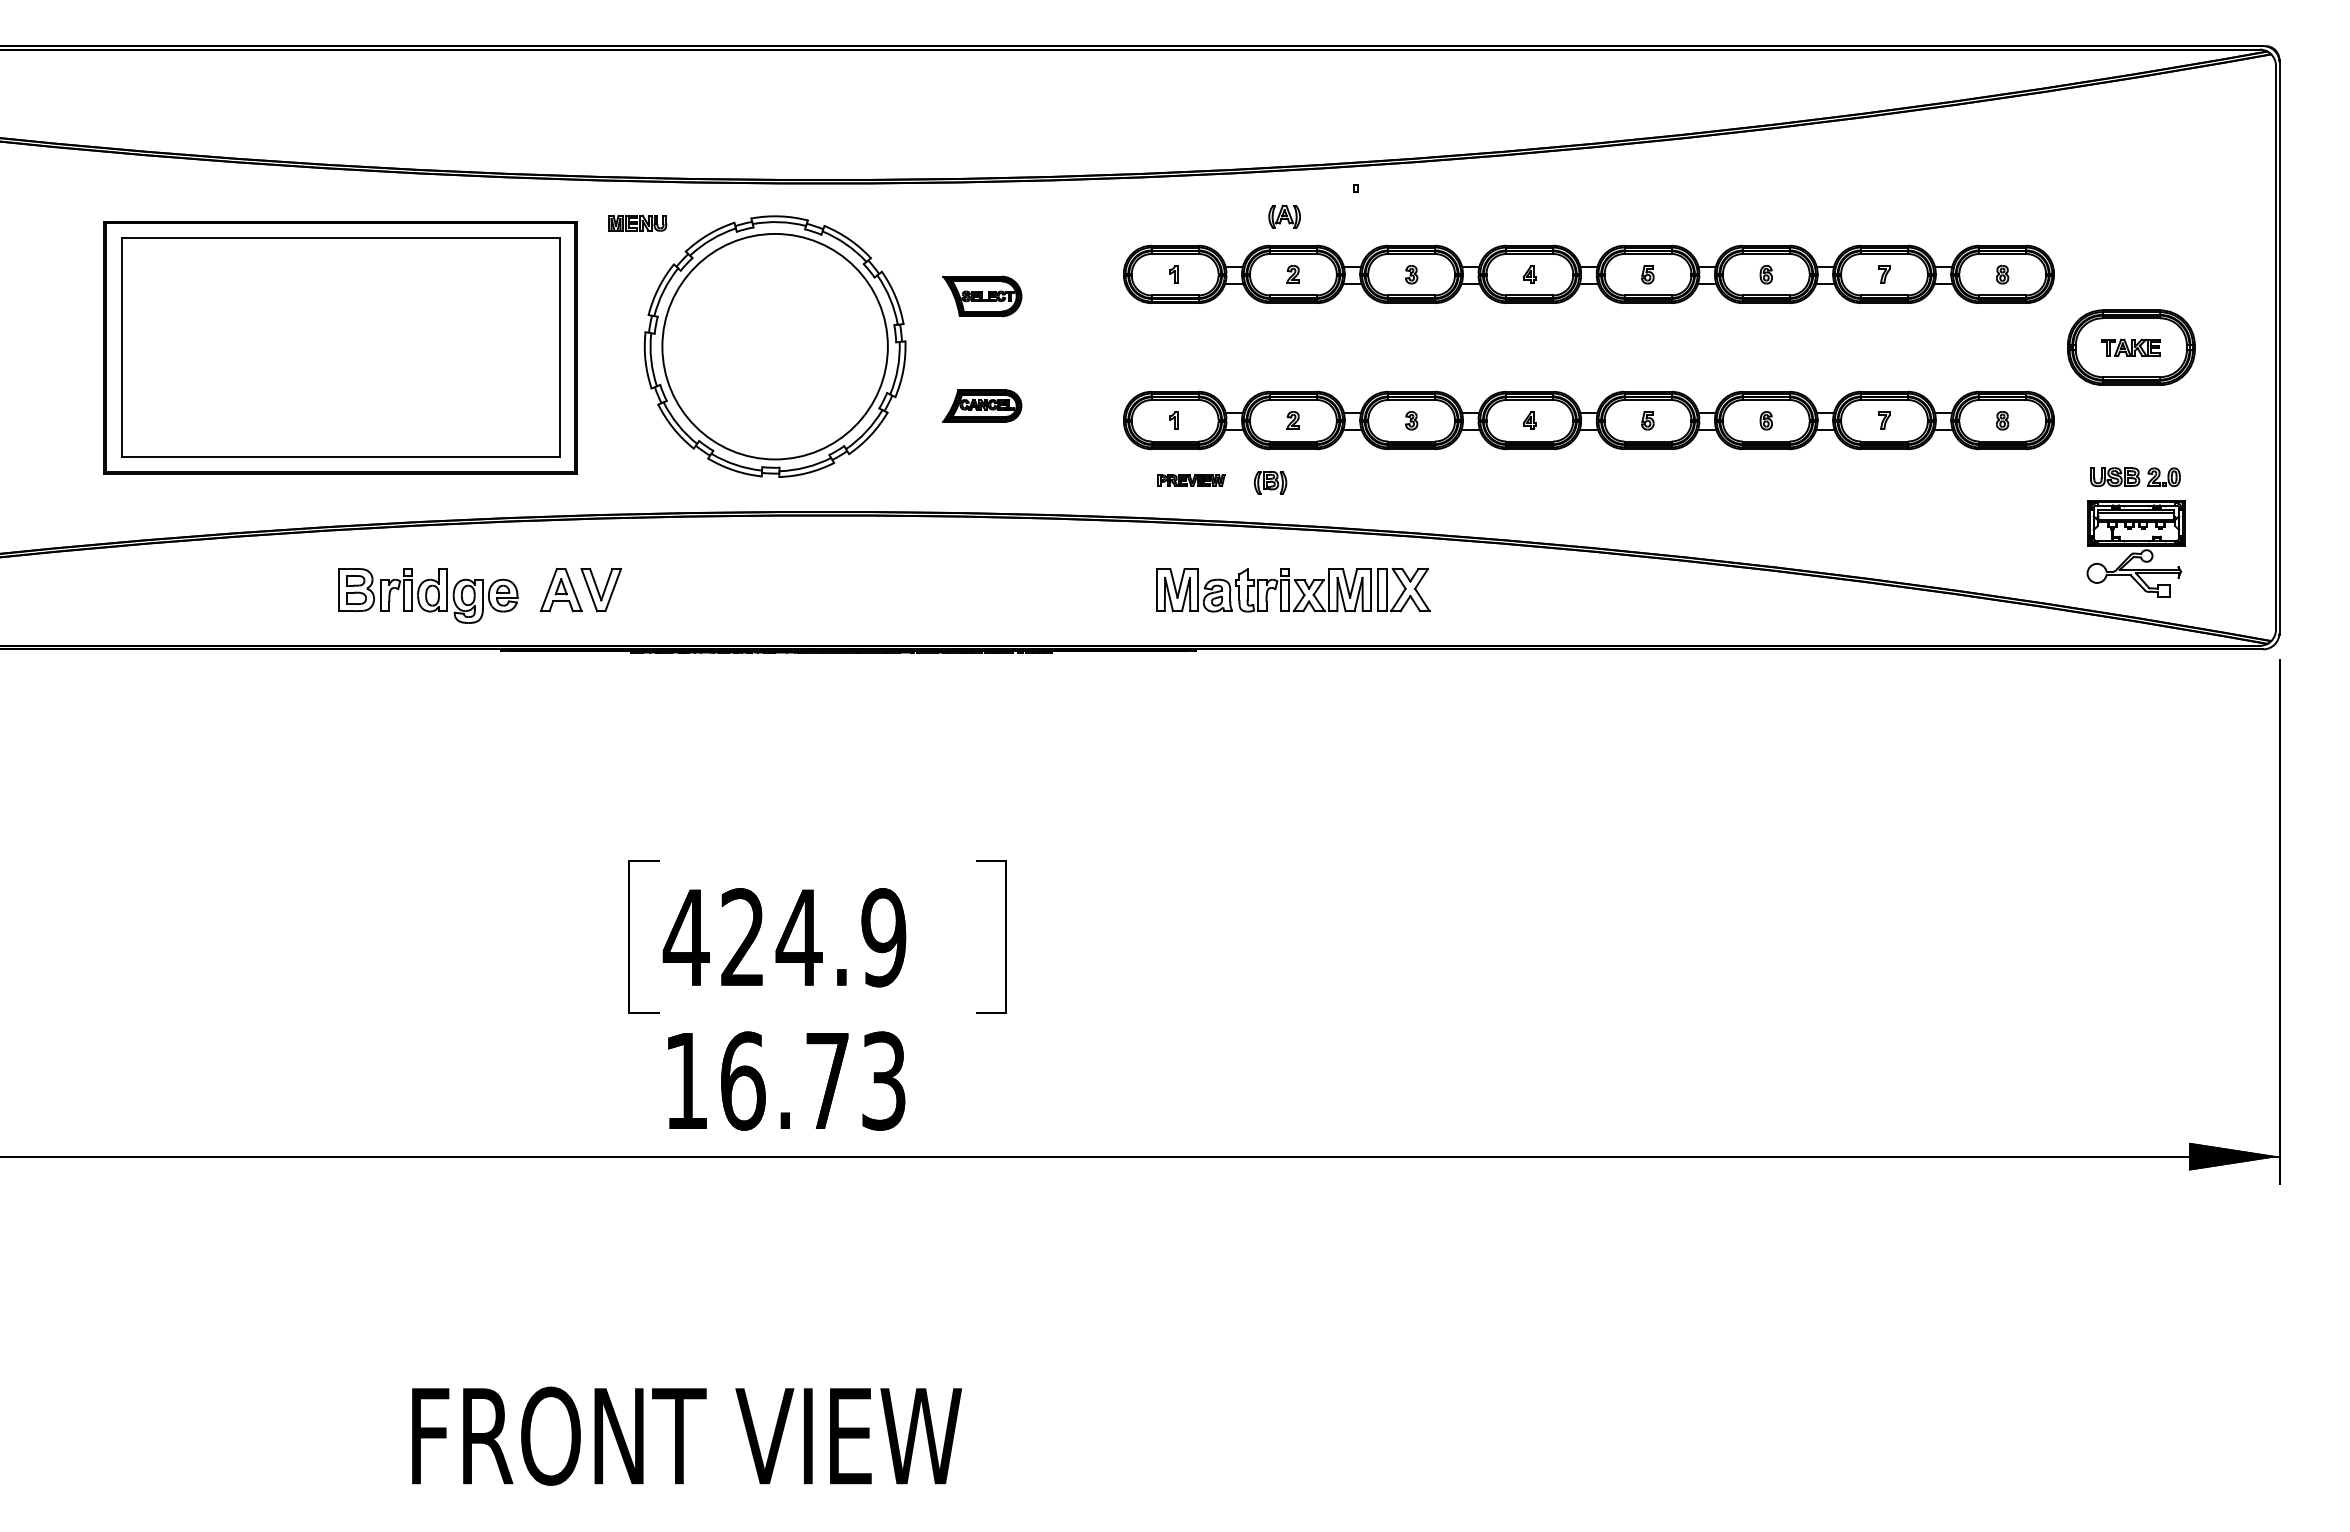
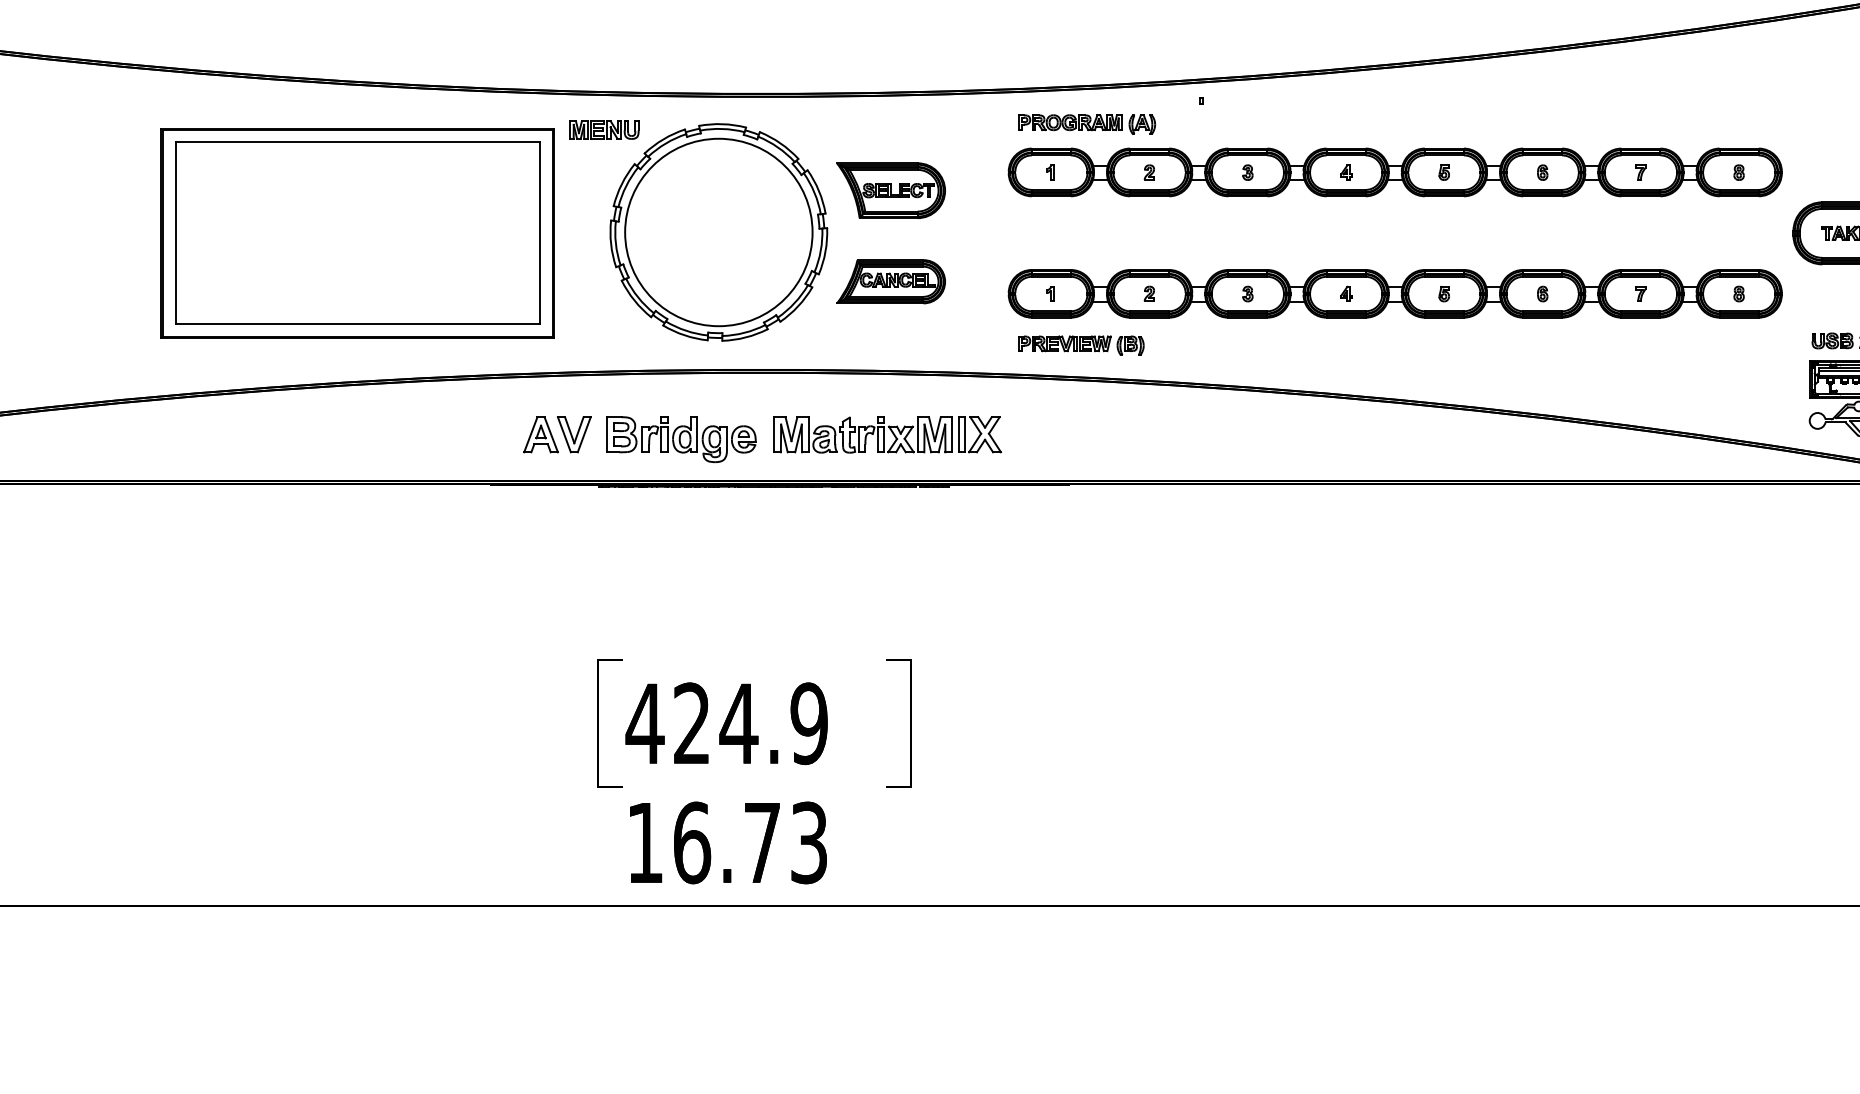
part: (1197, 214) -> (1069, 122), added
part: (637, 222) -> (604, 129), size x1.43
part: (982, 296) -> (891, 190), size x1.67
part: (982, 405) -> (891, 281), size x1.67
part: (1191, 480) -> (1064, 343), size x1.67
part: (1293, 589) -> (887, 434), moved
part: (428, 595) -> (681, 439), moved

